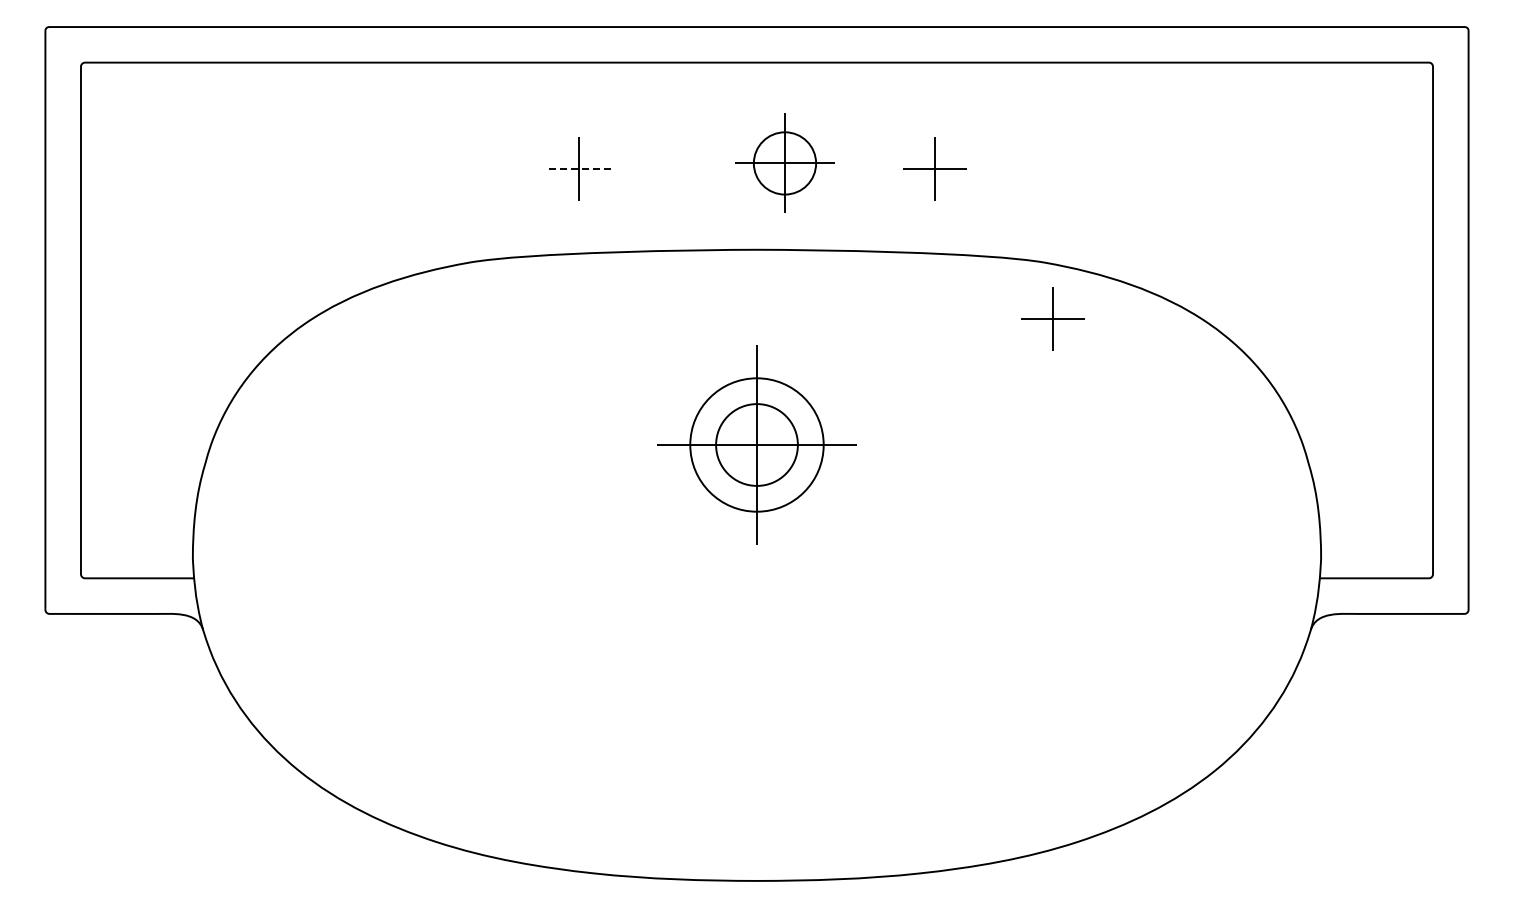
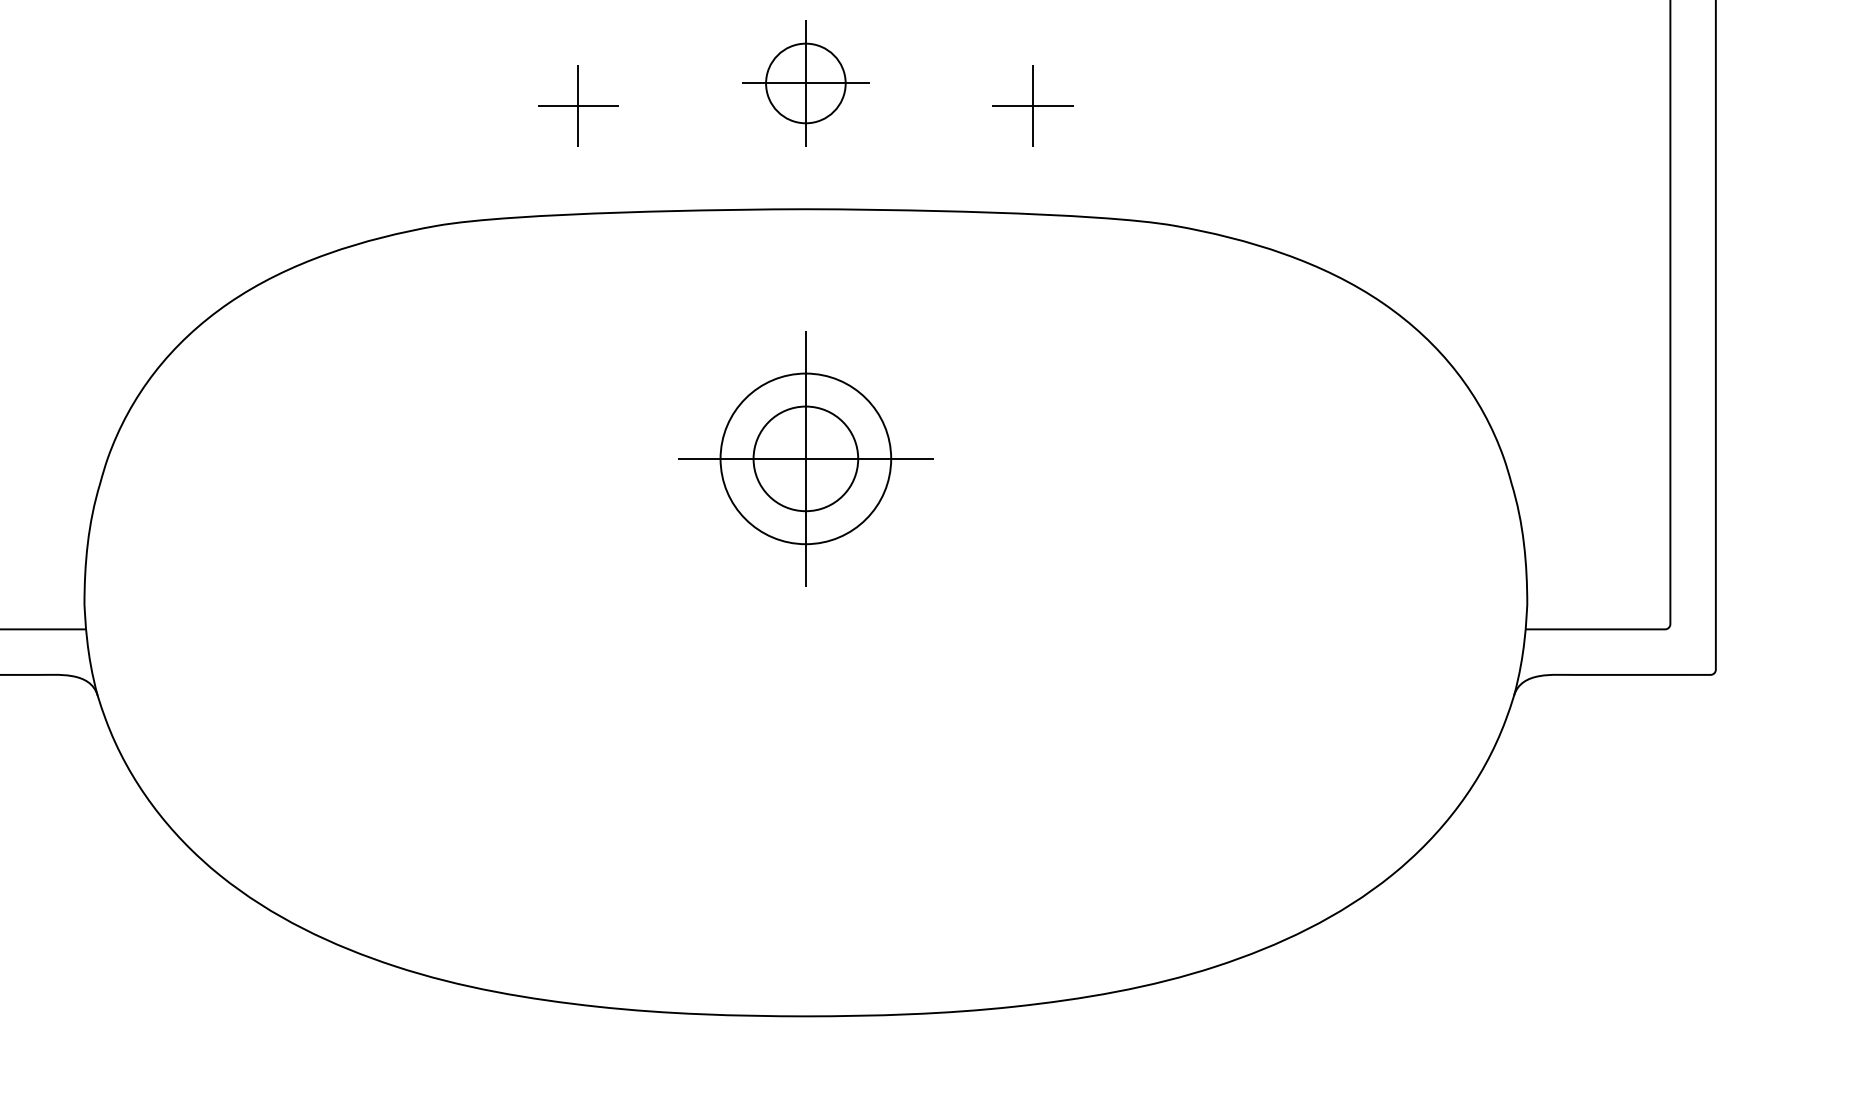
part: (784, 162) -> (805, 82), moved
line: (579, 169) -> (578, 106), dashed -> solid
part: (1052, 318) -> (1183, 297), removed

